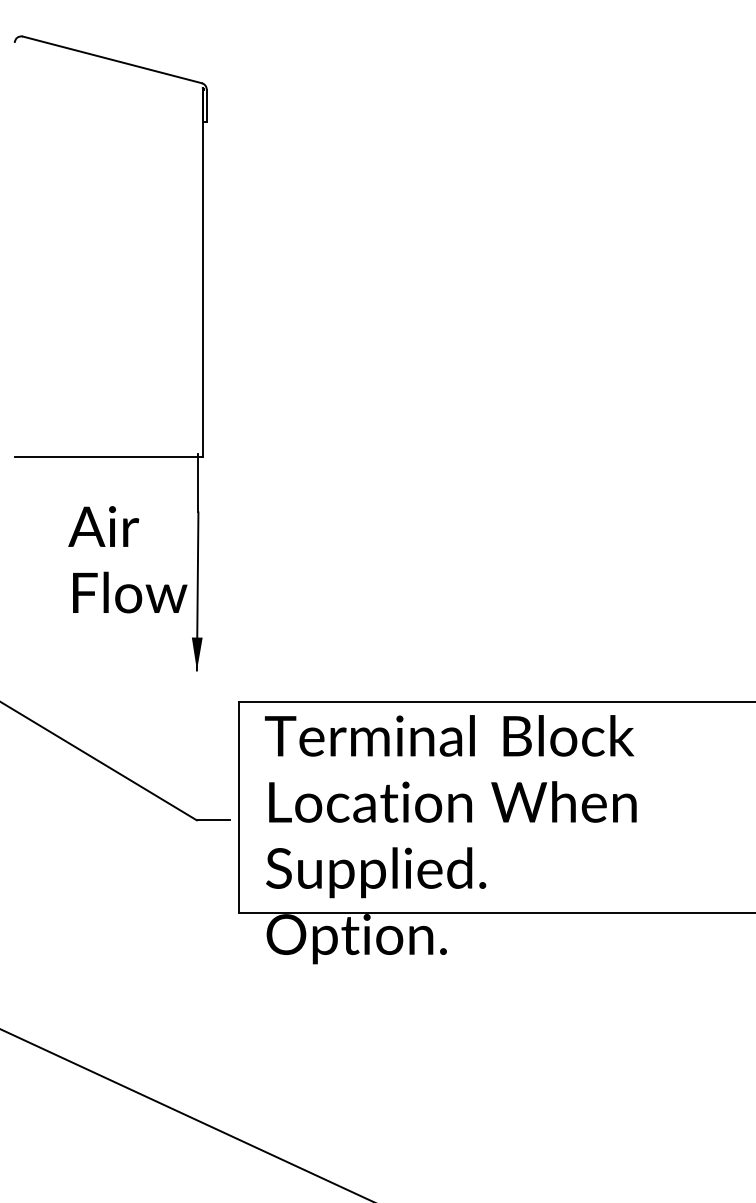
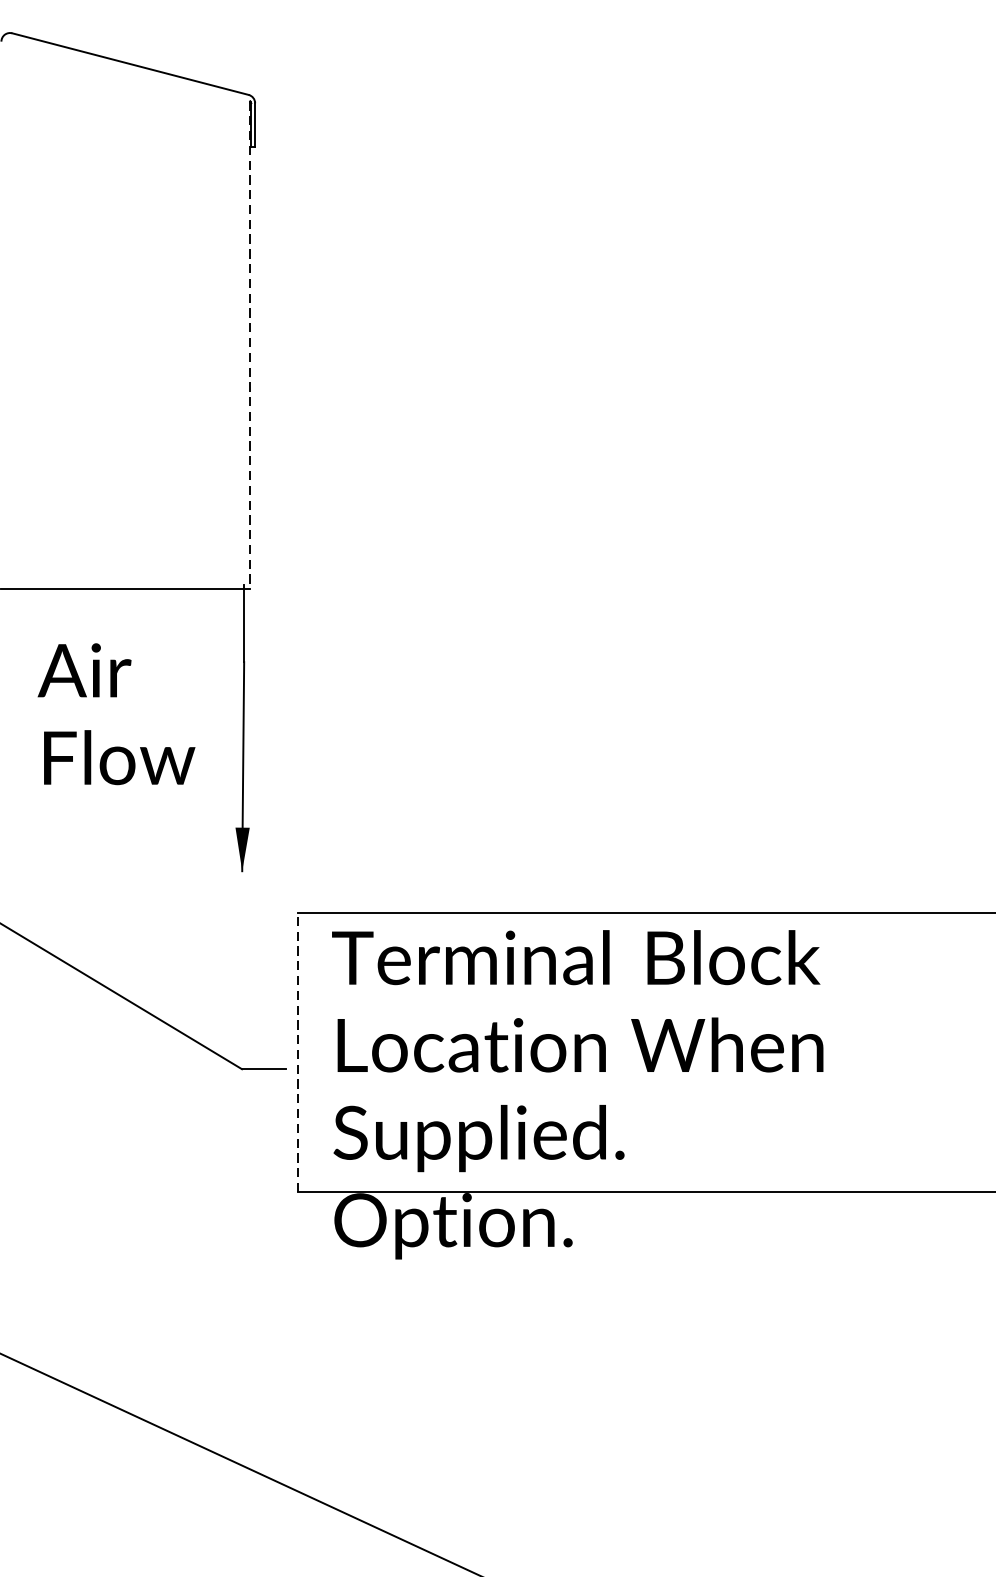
line: (202, 272) -> (249, 345), solid -> dashed
text: (127, 559) -> (116, 713), moved
line: (238, 807) -> (297, 1052), solid -> dashed

